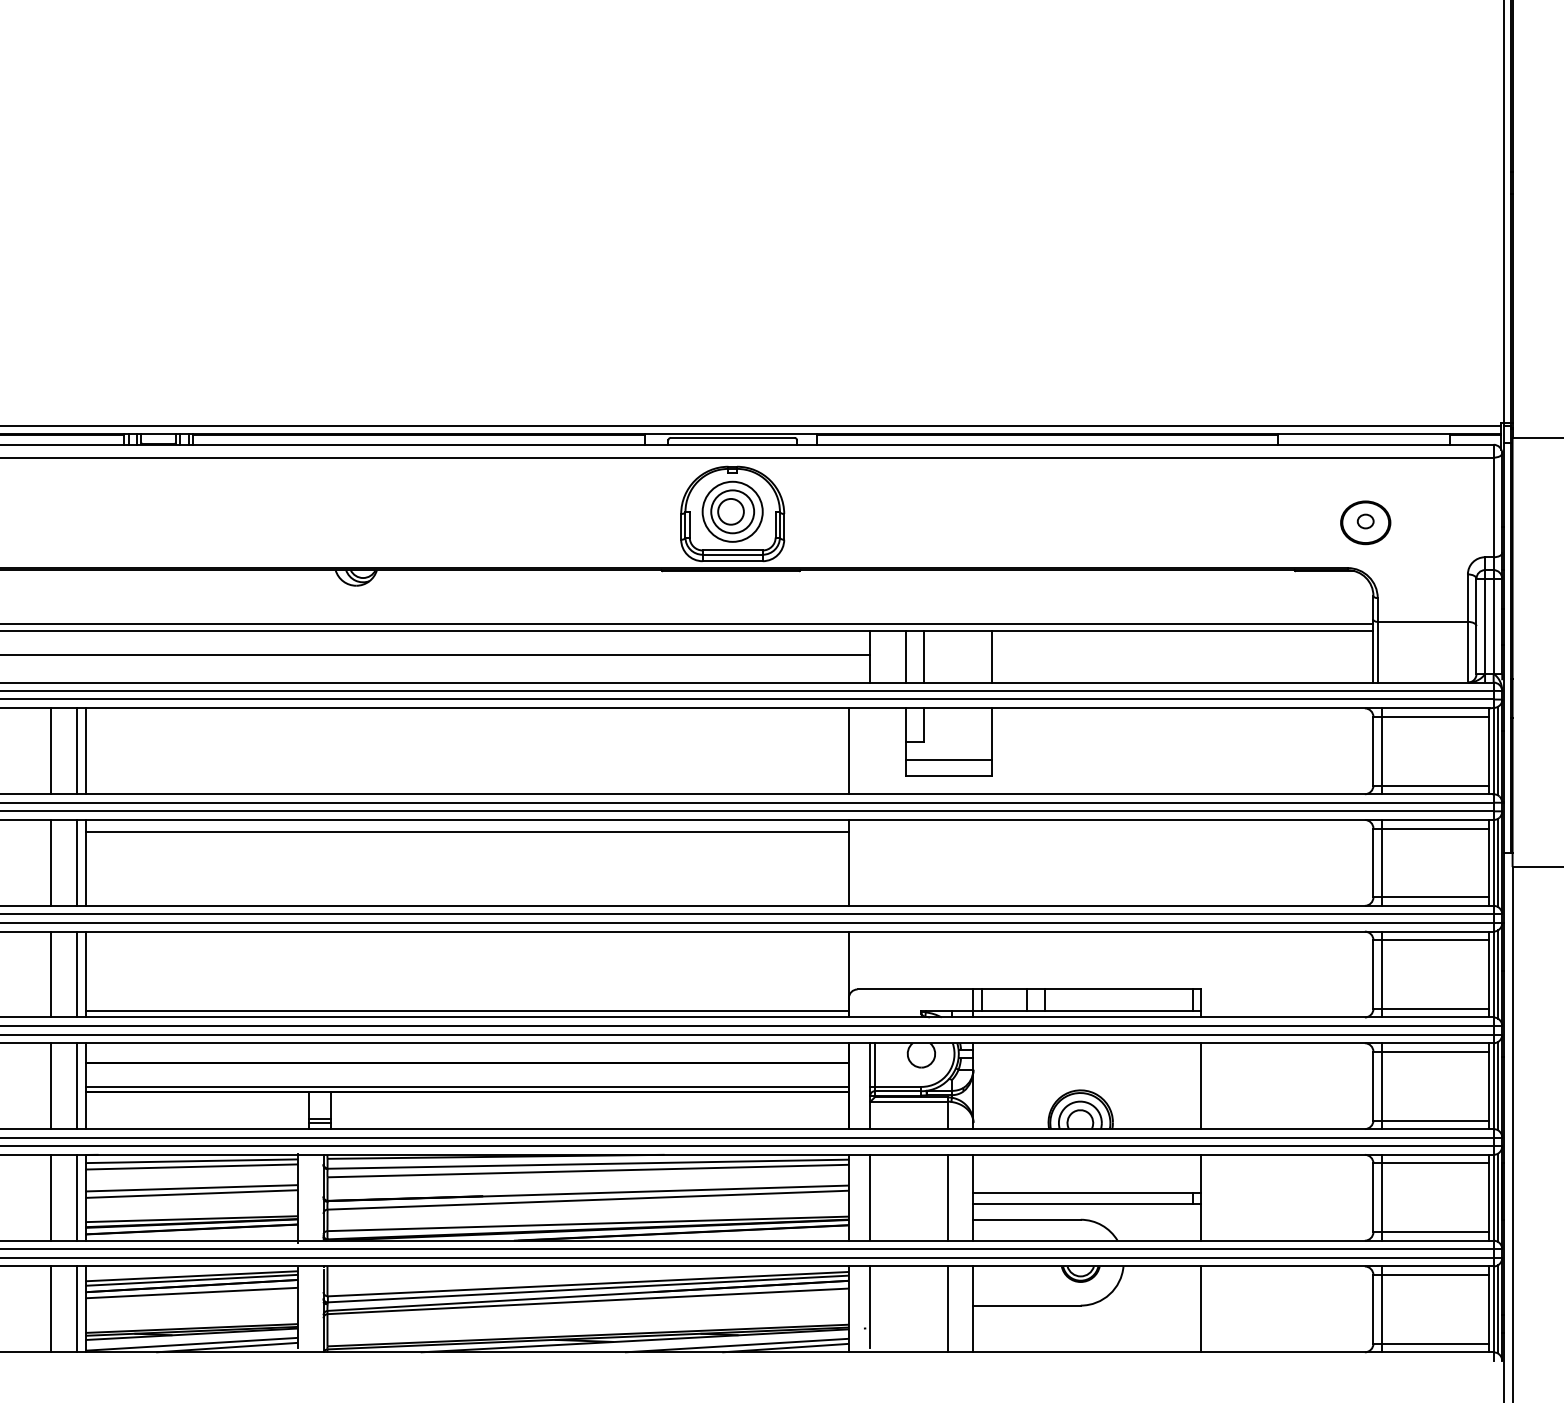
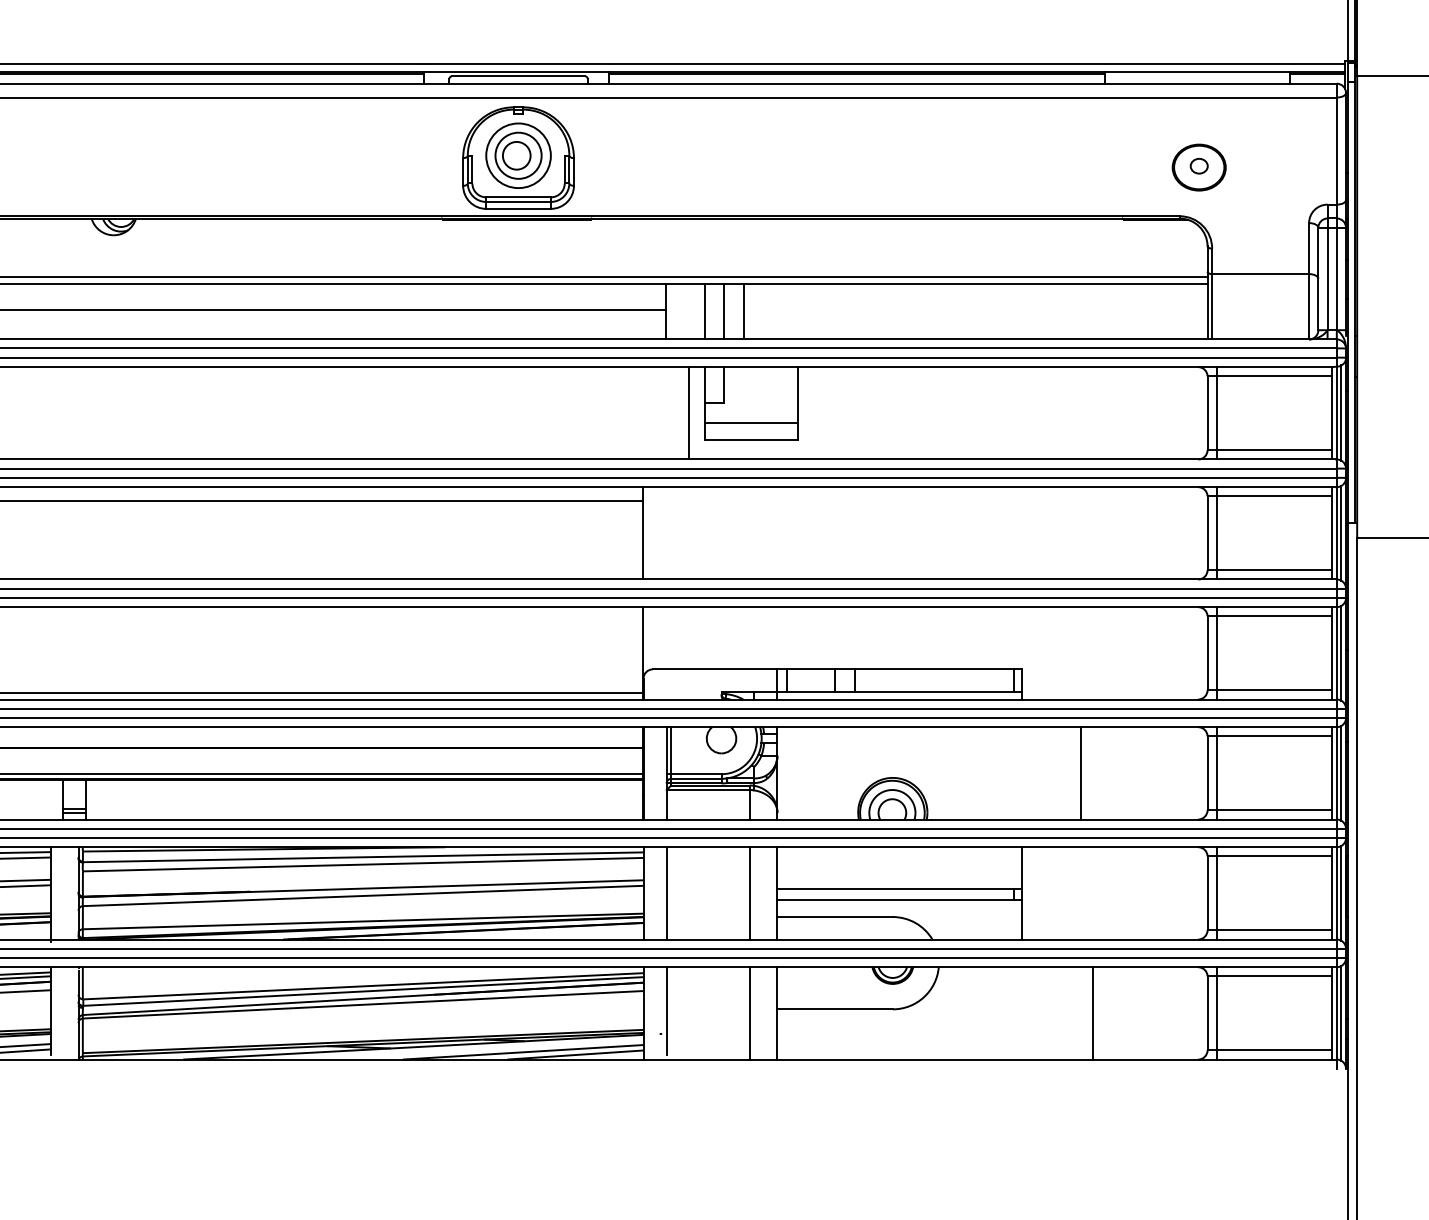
line: (992, 656) -> (744, 311), moved
line: (848, 751) -> (689, 413), moved
line: (1200, 1086) -> (1080, 773), moved
line: (1200, 1309) -> (1092, 1013), moved

